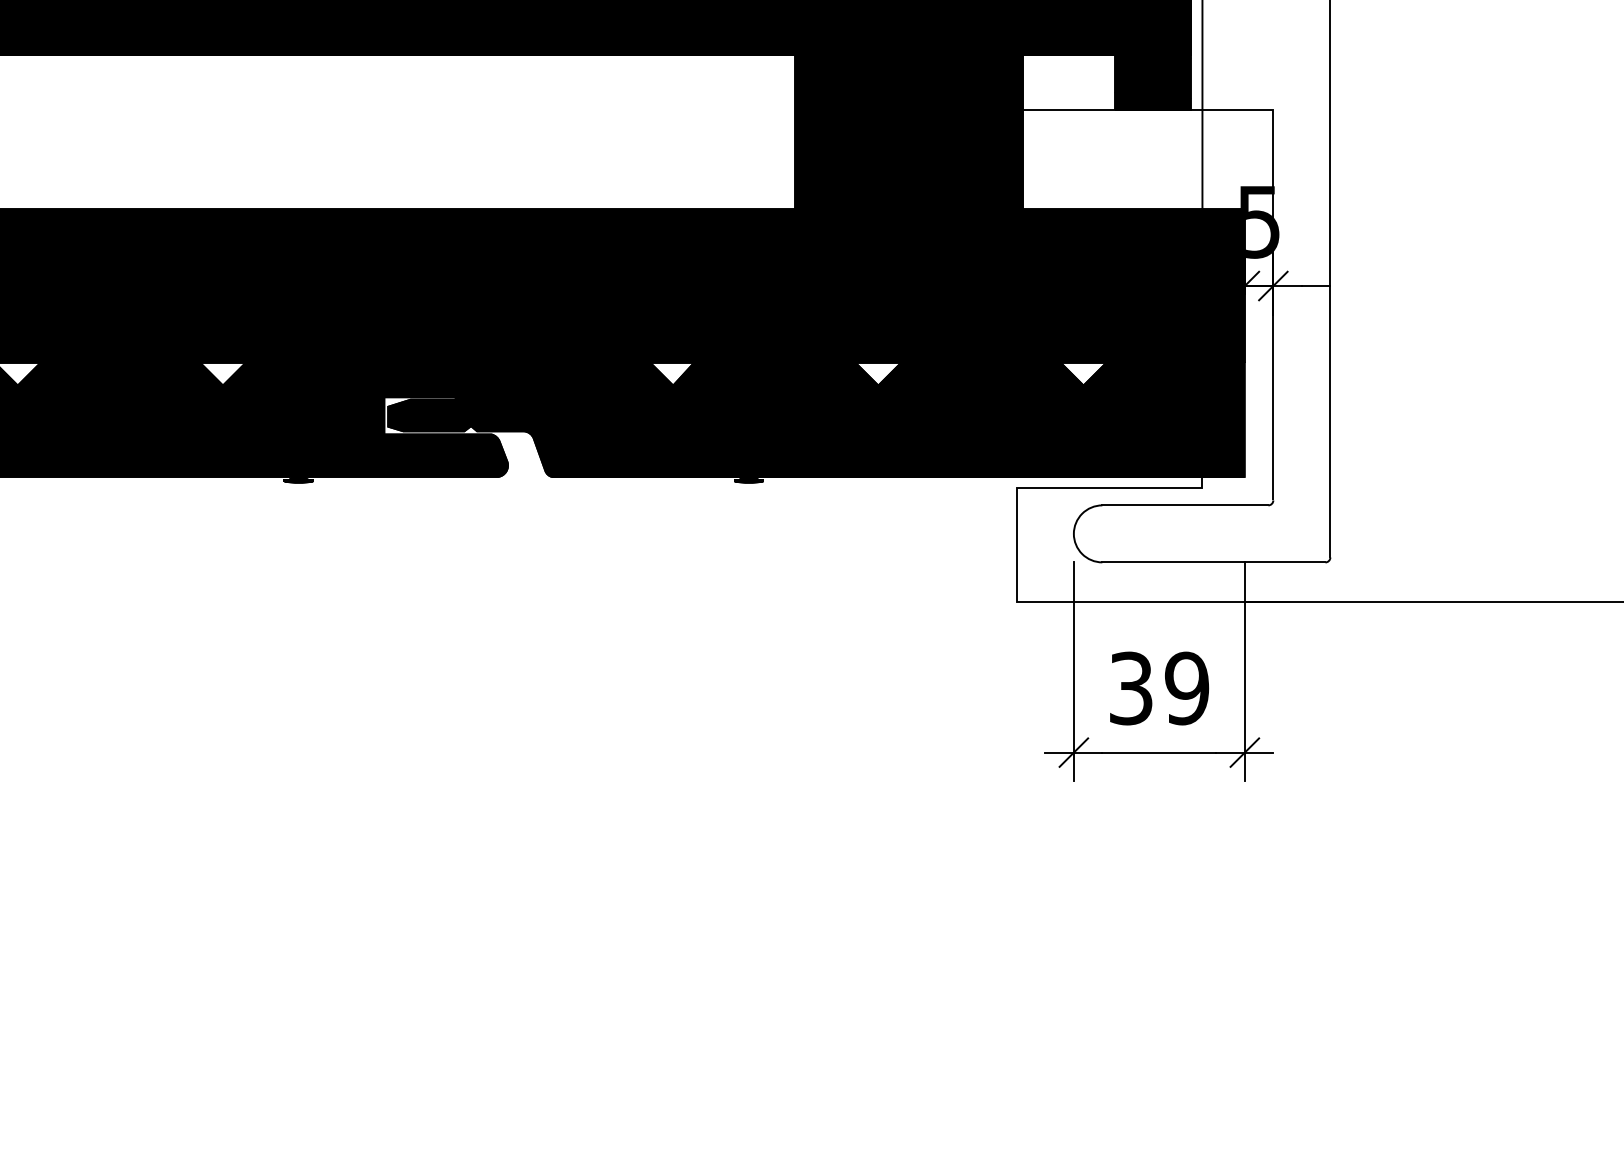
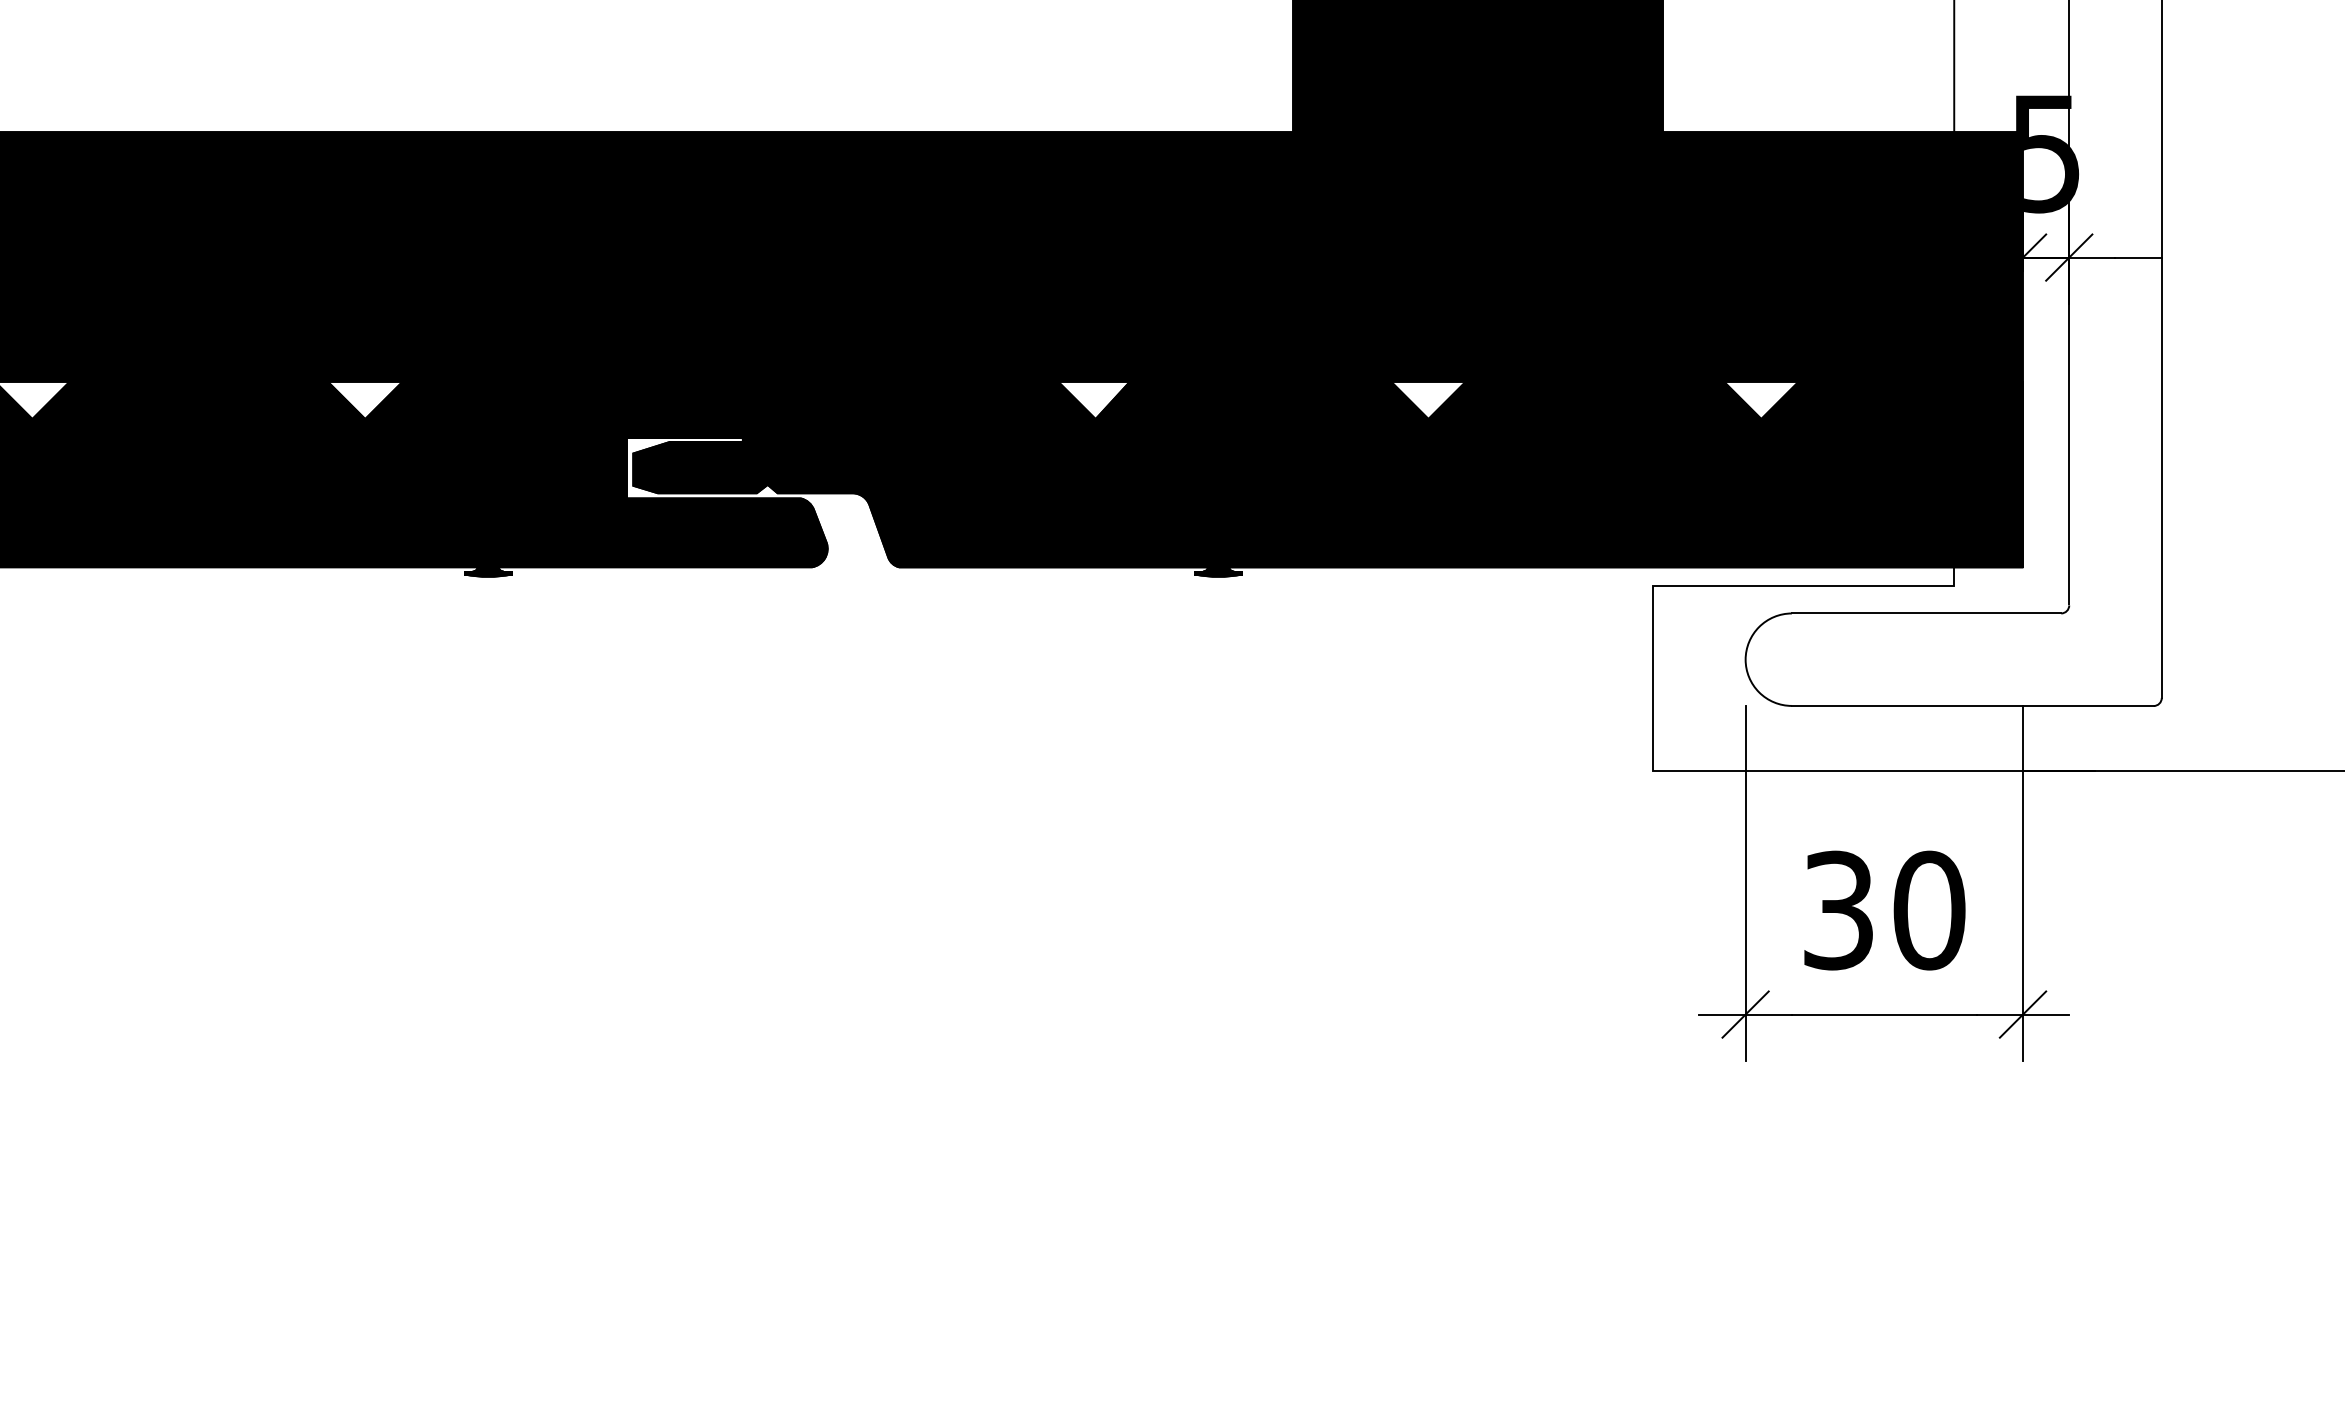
text: (1187, 688) -> (1929, 910), 39 -> 30

